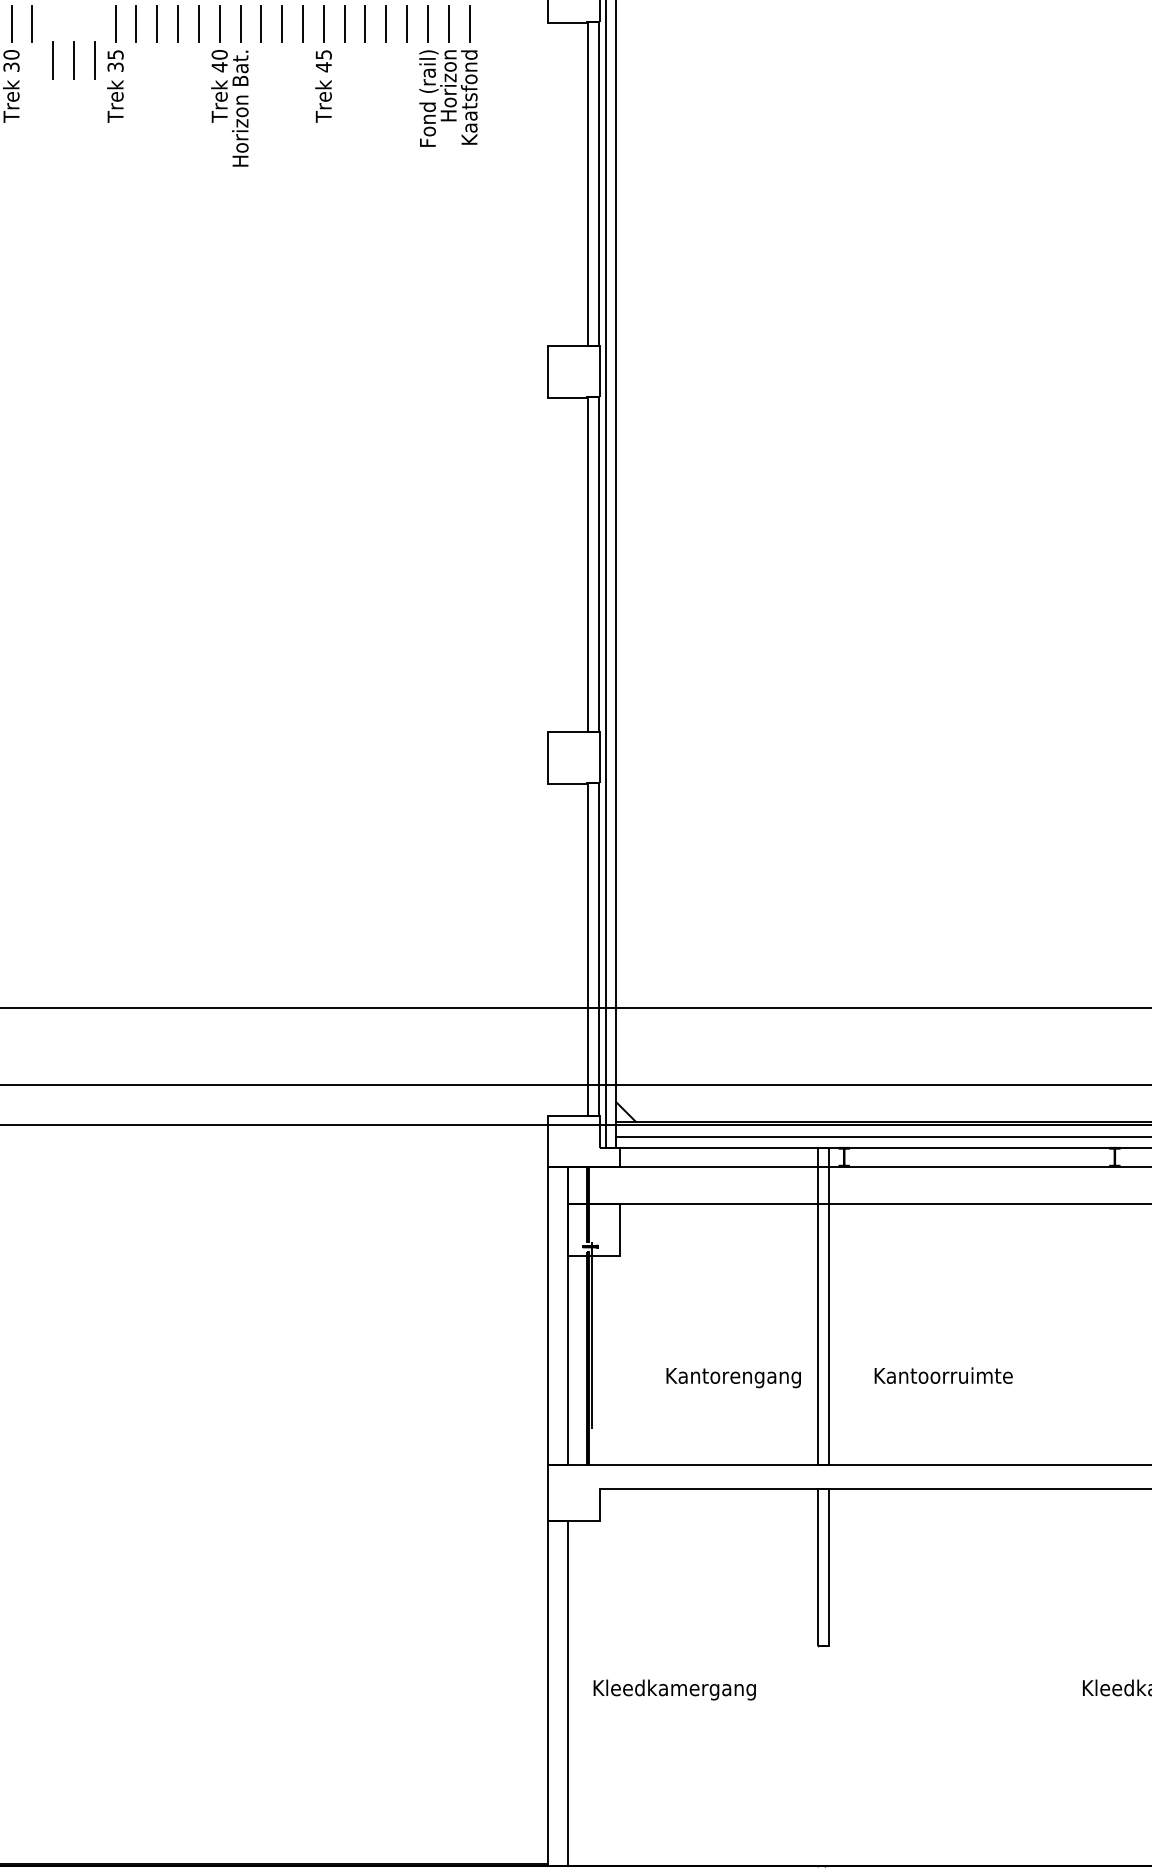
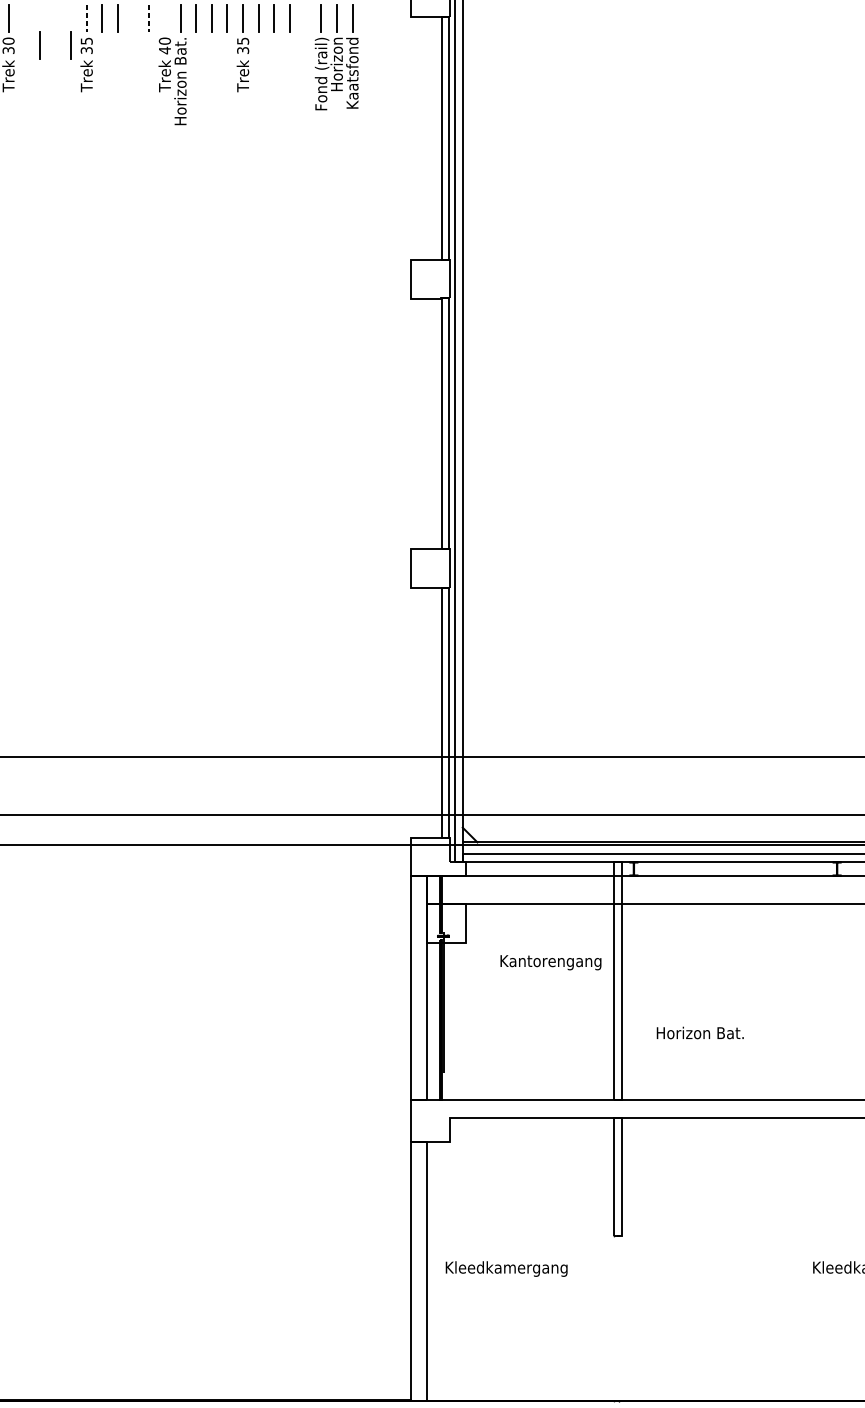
line: (32, 24) -> (24, 18), removed
line: (115, 24) -> (86, 18), solid -> dashed
line: (178, 24) -> (134, 18), removed
line: (198, 24) -> (149, 18), solid -> dashed
line: (219, 24) -> (164, 18), removed
line: (407, 24) -> (305, 18), removed
line: (73, 60) -> (55, 45), removed
text: (323, 67) -> (242, 50), 45 -> 35
text: (944, 1375) -> (709, 1032), Kantoorruimte -> Horizon Bat.
text: (733, 1378) -> (550, 963), moved

